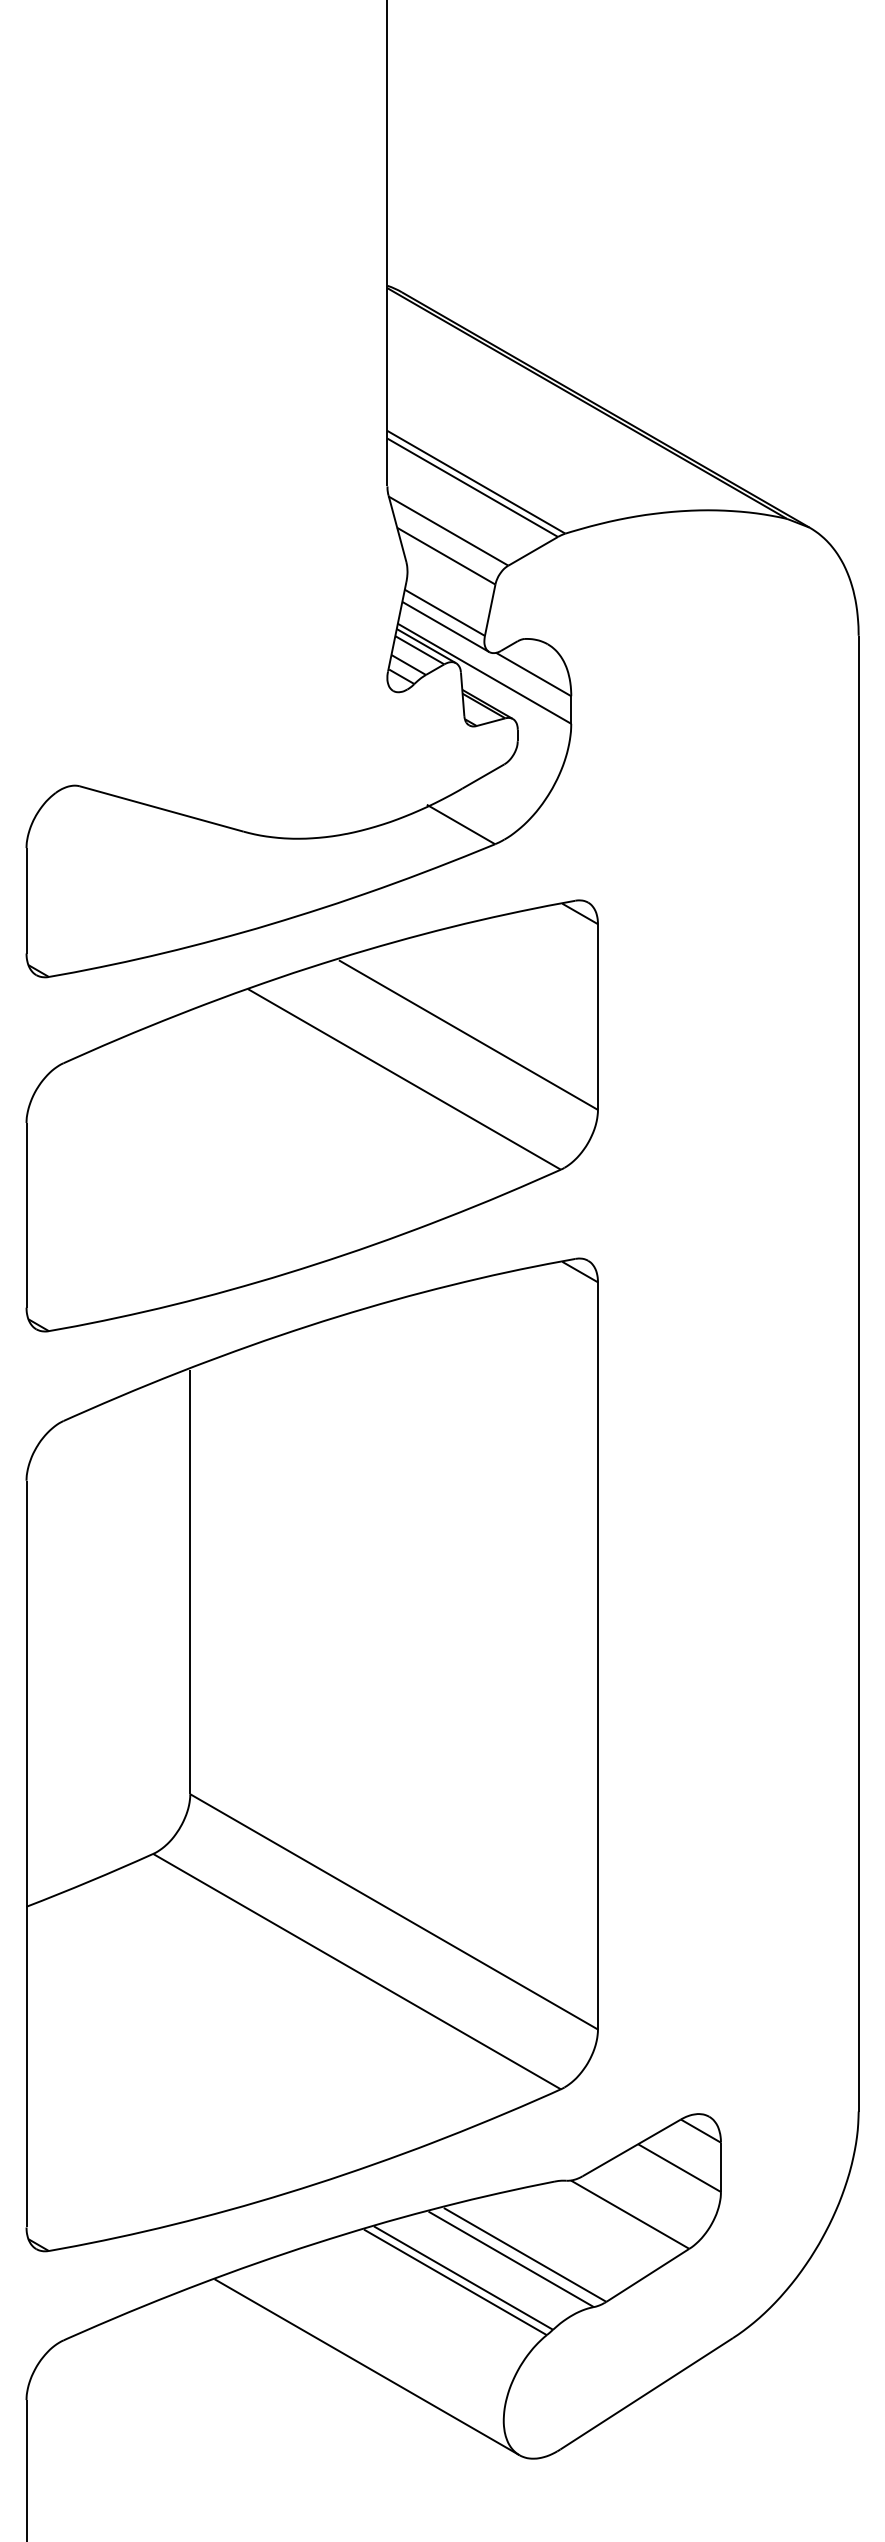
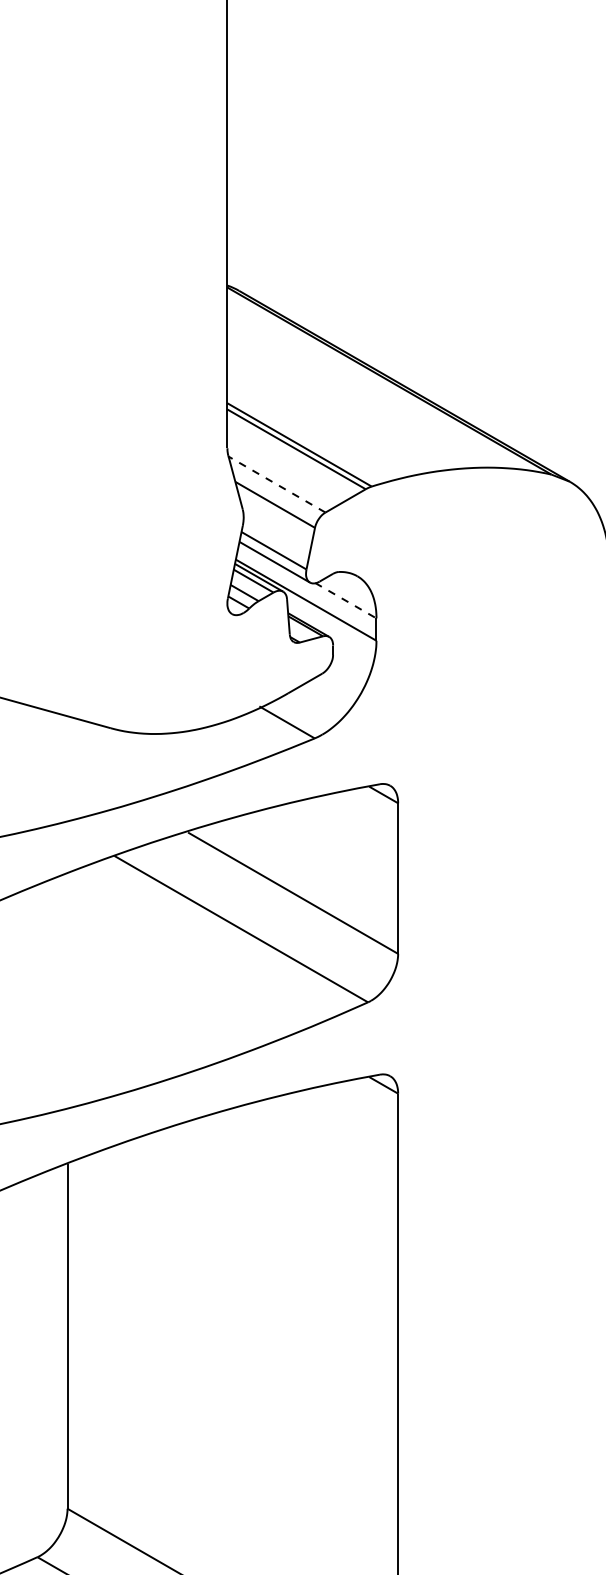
line: (447, 530) -> (276, 484), solid -> dashed
line: (533, 674) -> (345, 600), solid -> dashed

